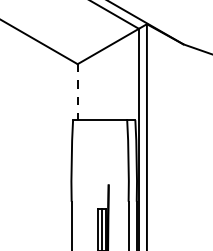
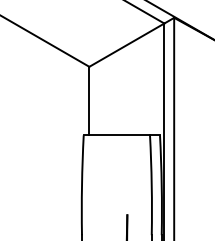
line: (77, 92) -> (89, 101), dashed -> solid

